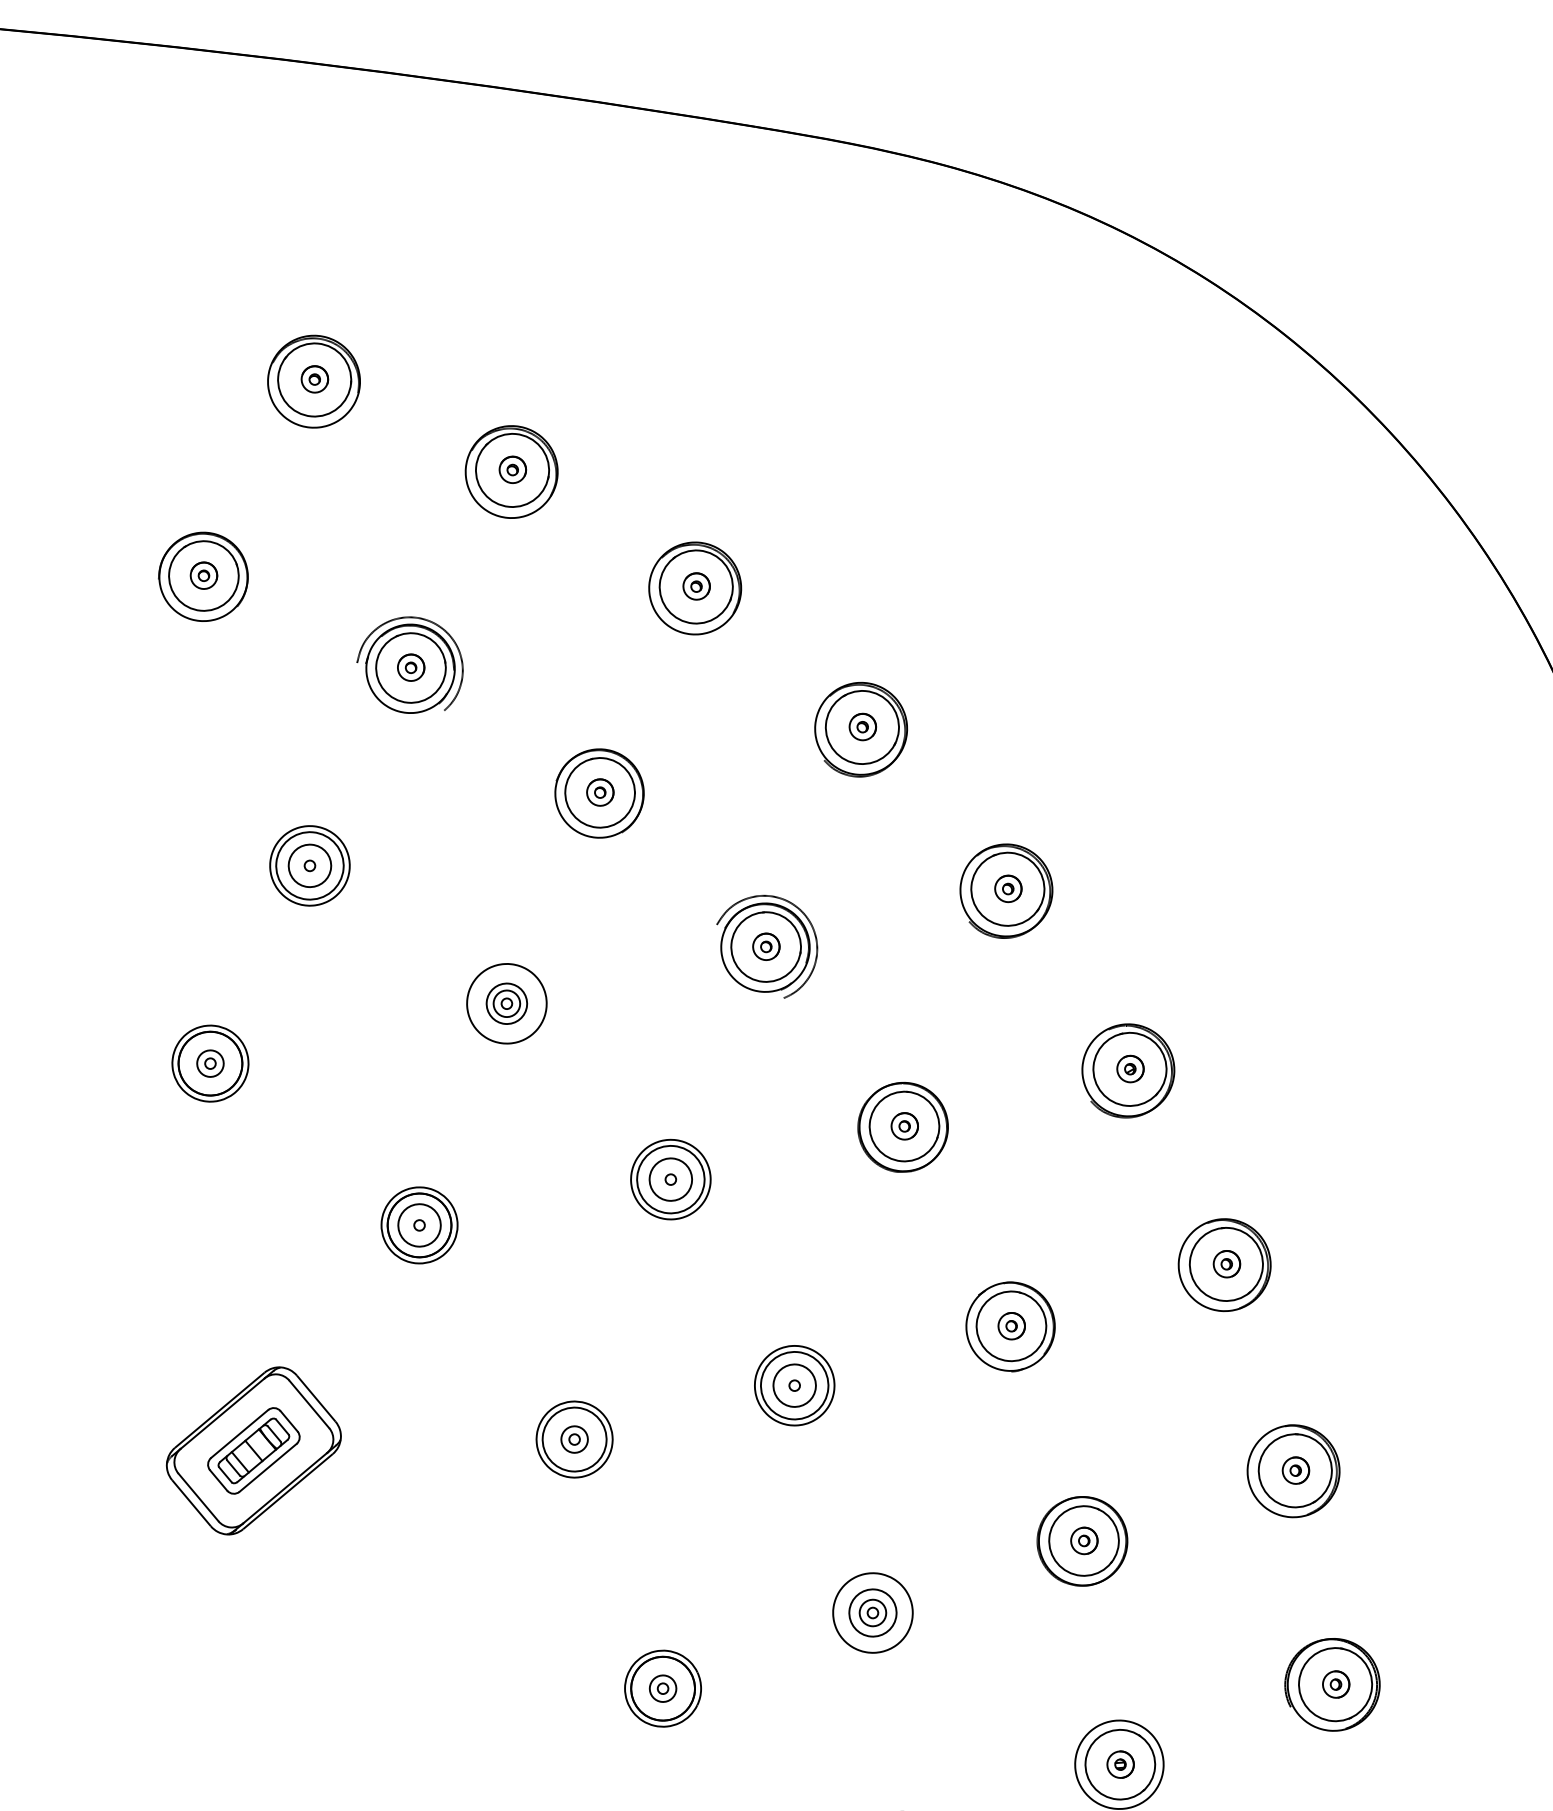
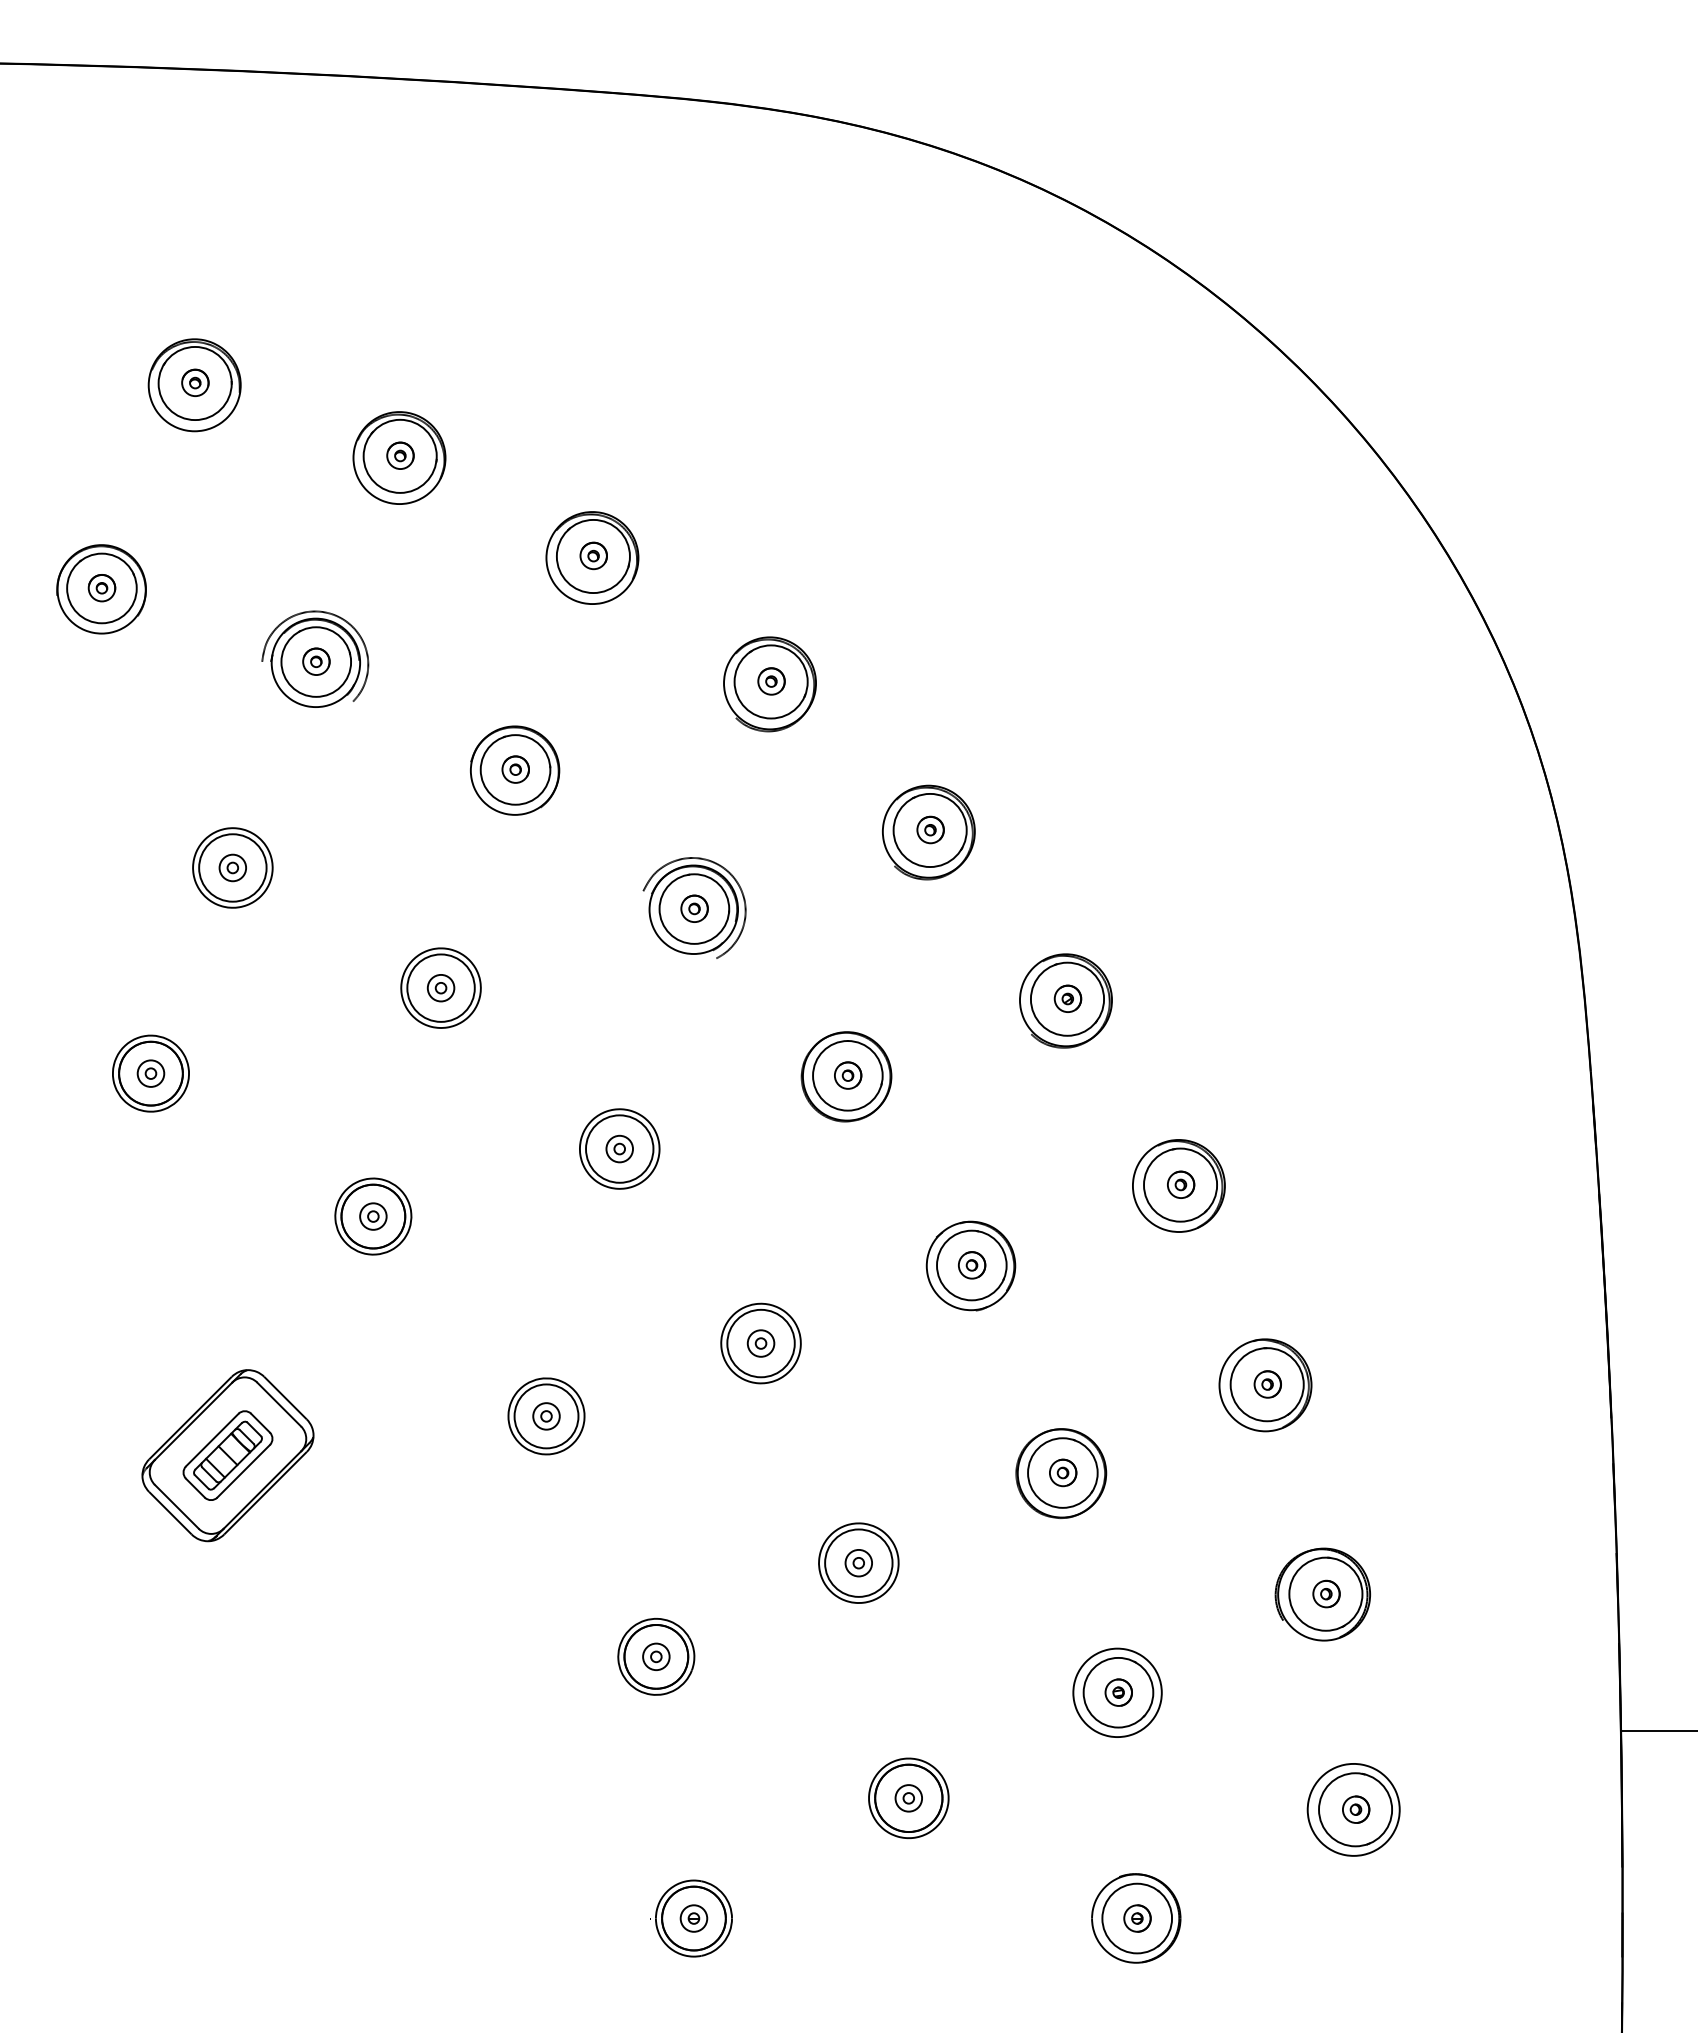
circle: (309, 865) -> (232, 867), size x0.62
circle: (506, 1003) -> (440, 987), size x1.67
circle: (670, 1179) -> (619, 1148), size x0.62
circle: (419, 1225) -> (373, 1216), size x0.62
circle: (794, 1385) -> (760, 1343), size x0.62
circle: (872, 1612) -> (858, 1562), size x1.43

